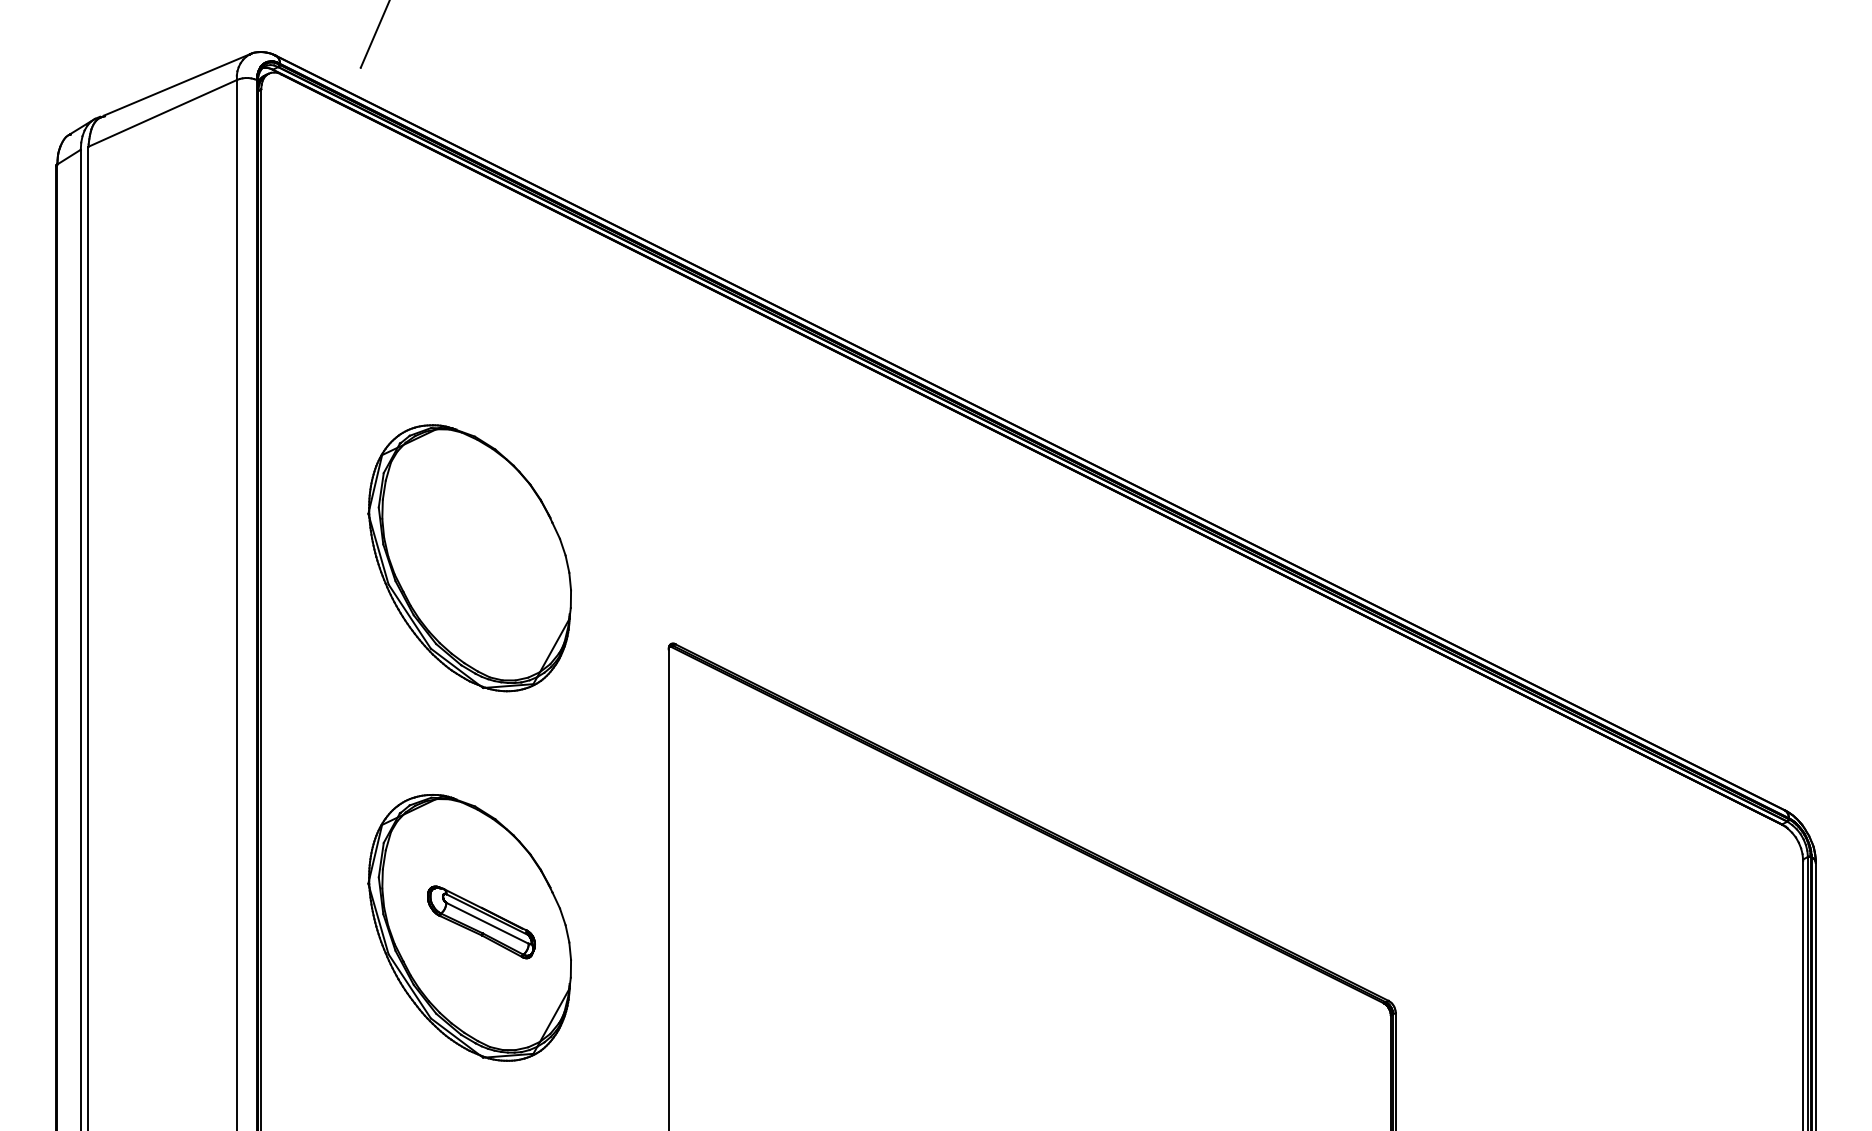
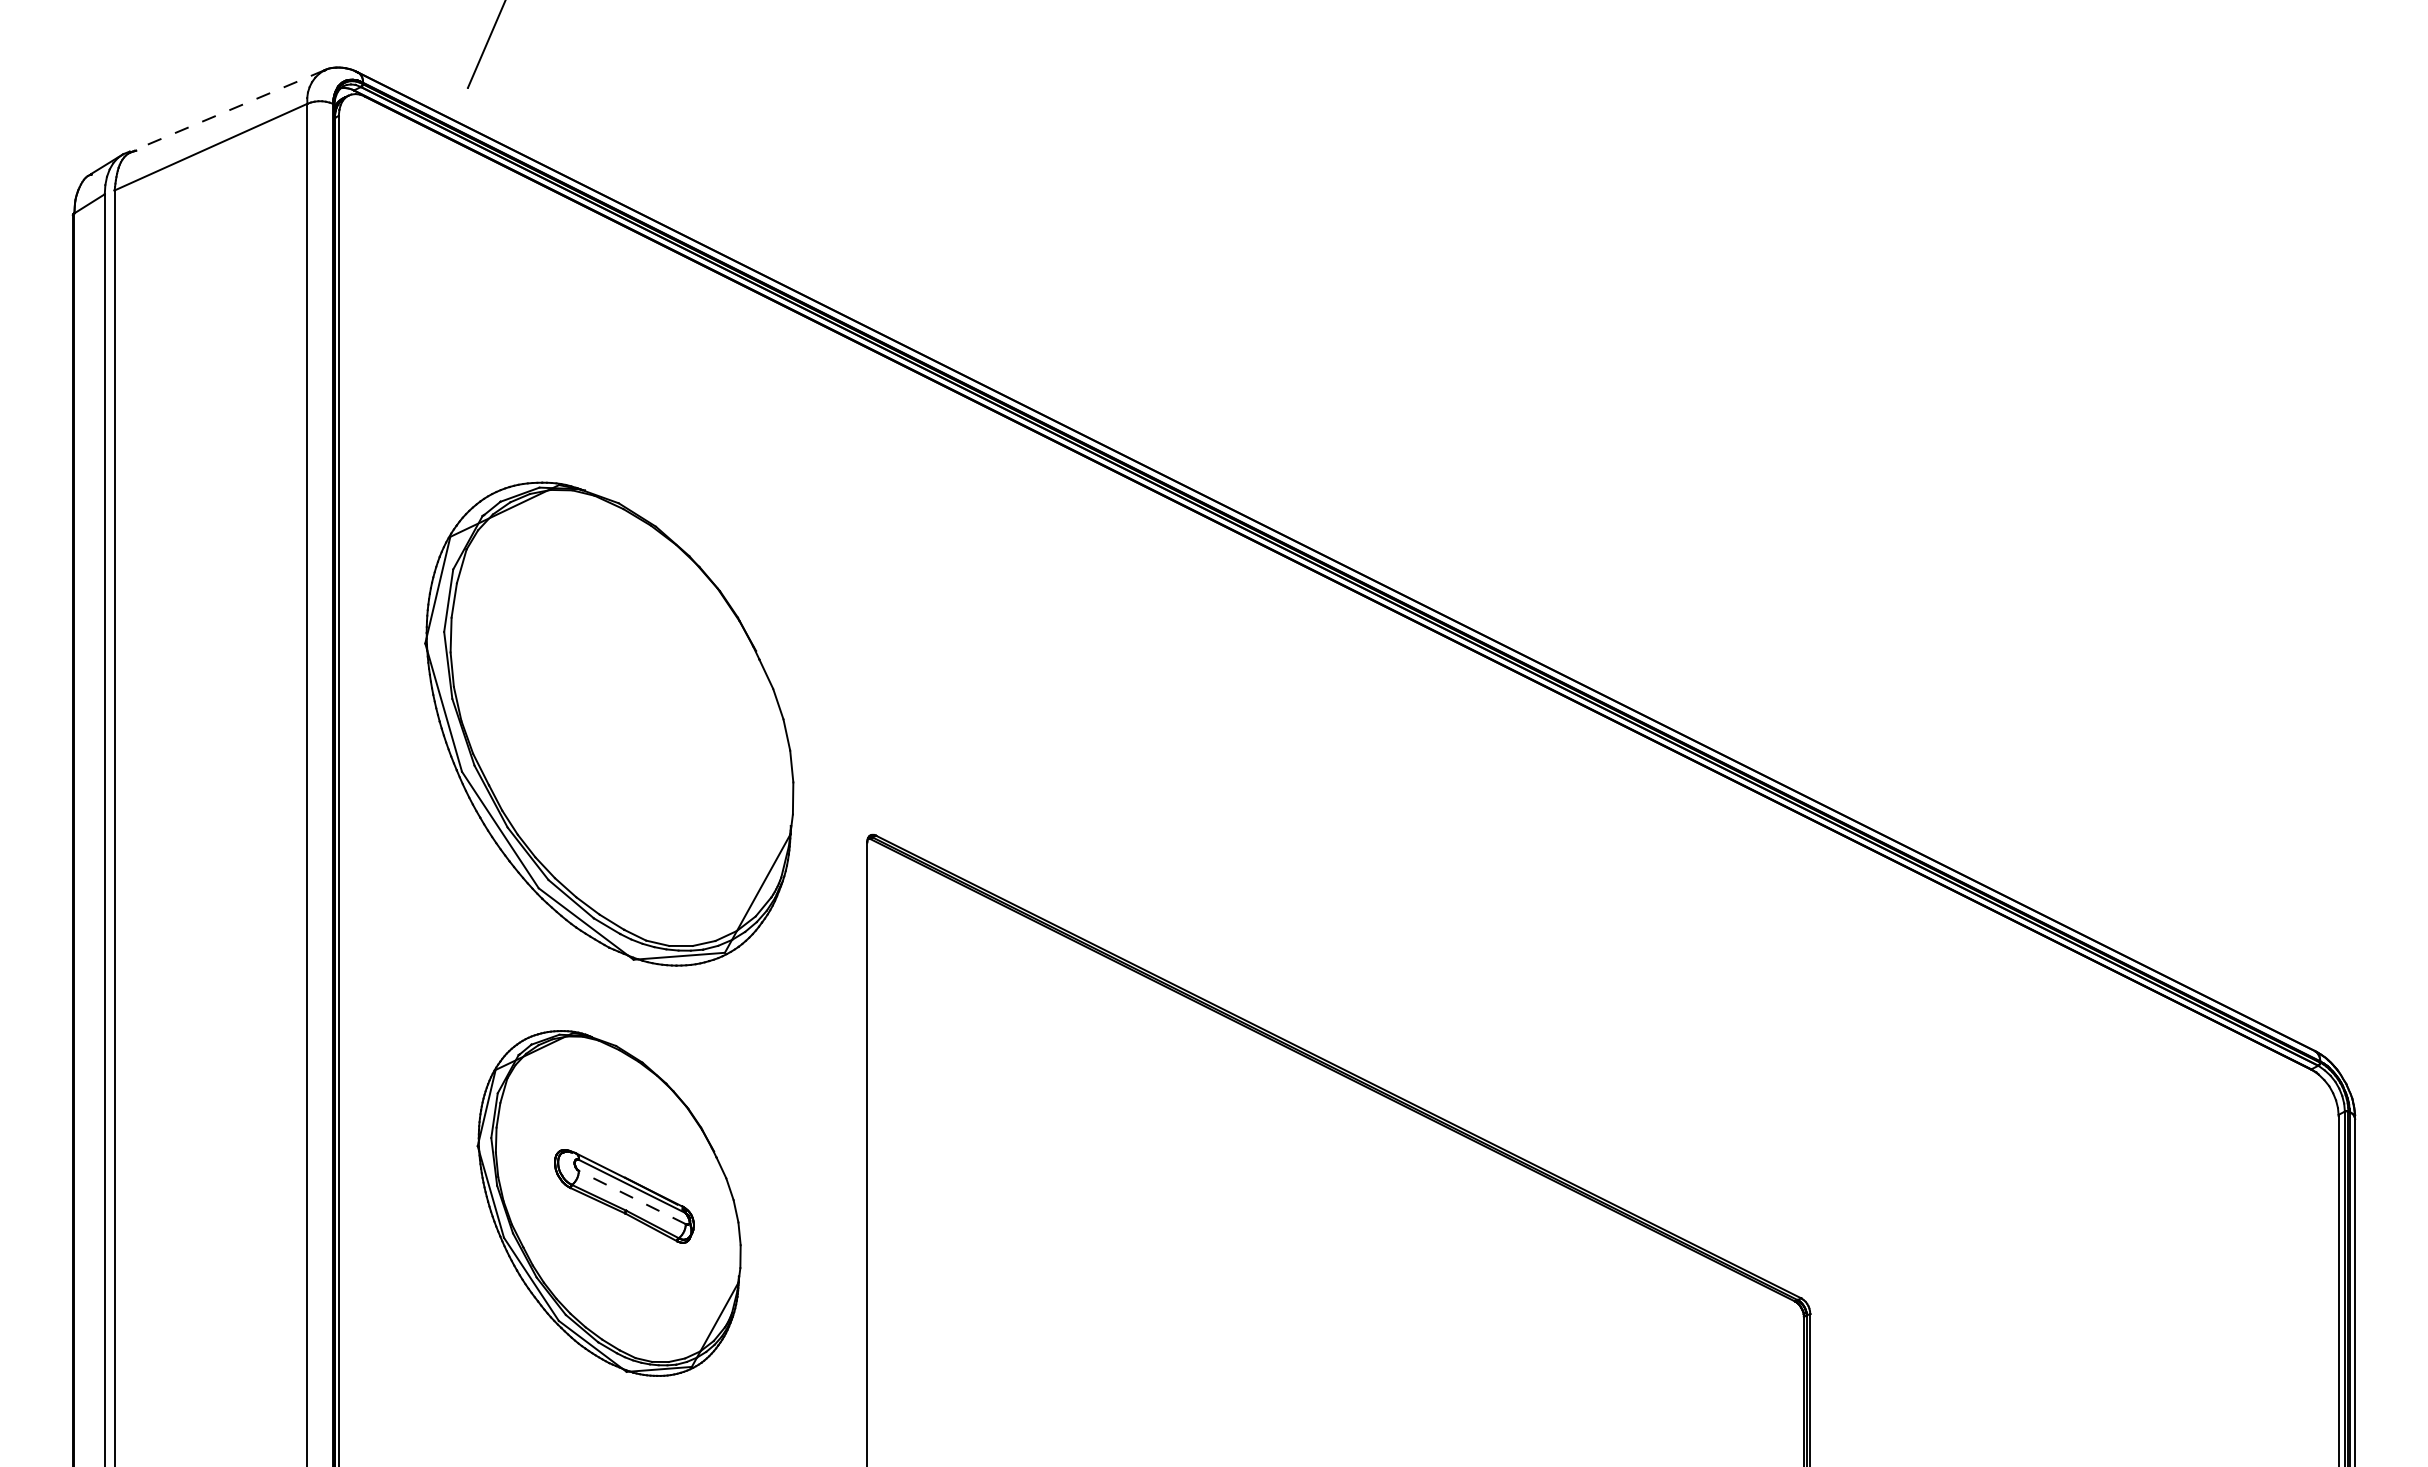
line: (176, 85) -> (229, 110), solid -> dashed
part: (469, 557) -> (608, 723), size x1.4
line: (487, 923) -> (632, 1197), solid -> dashed

